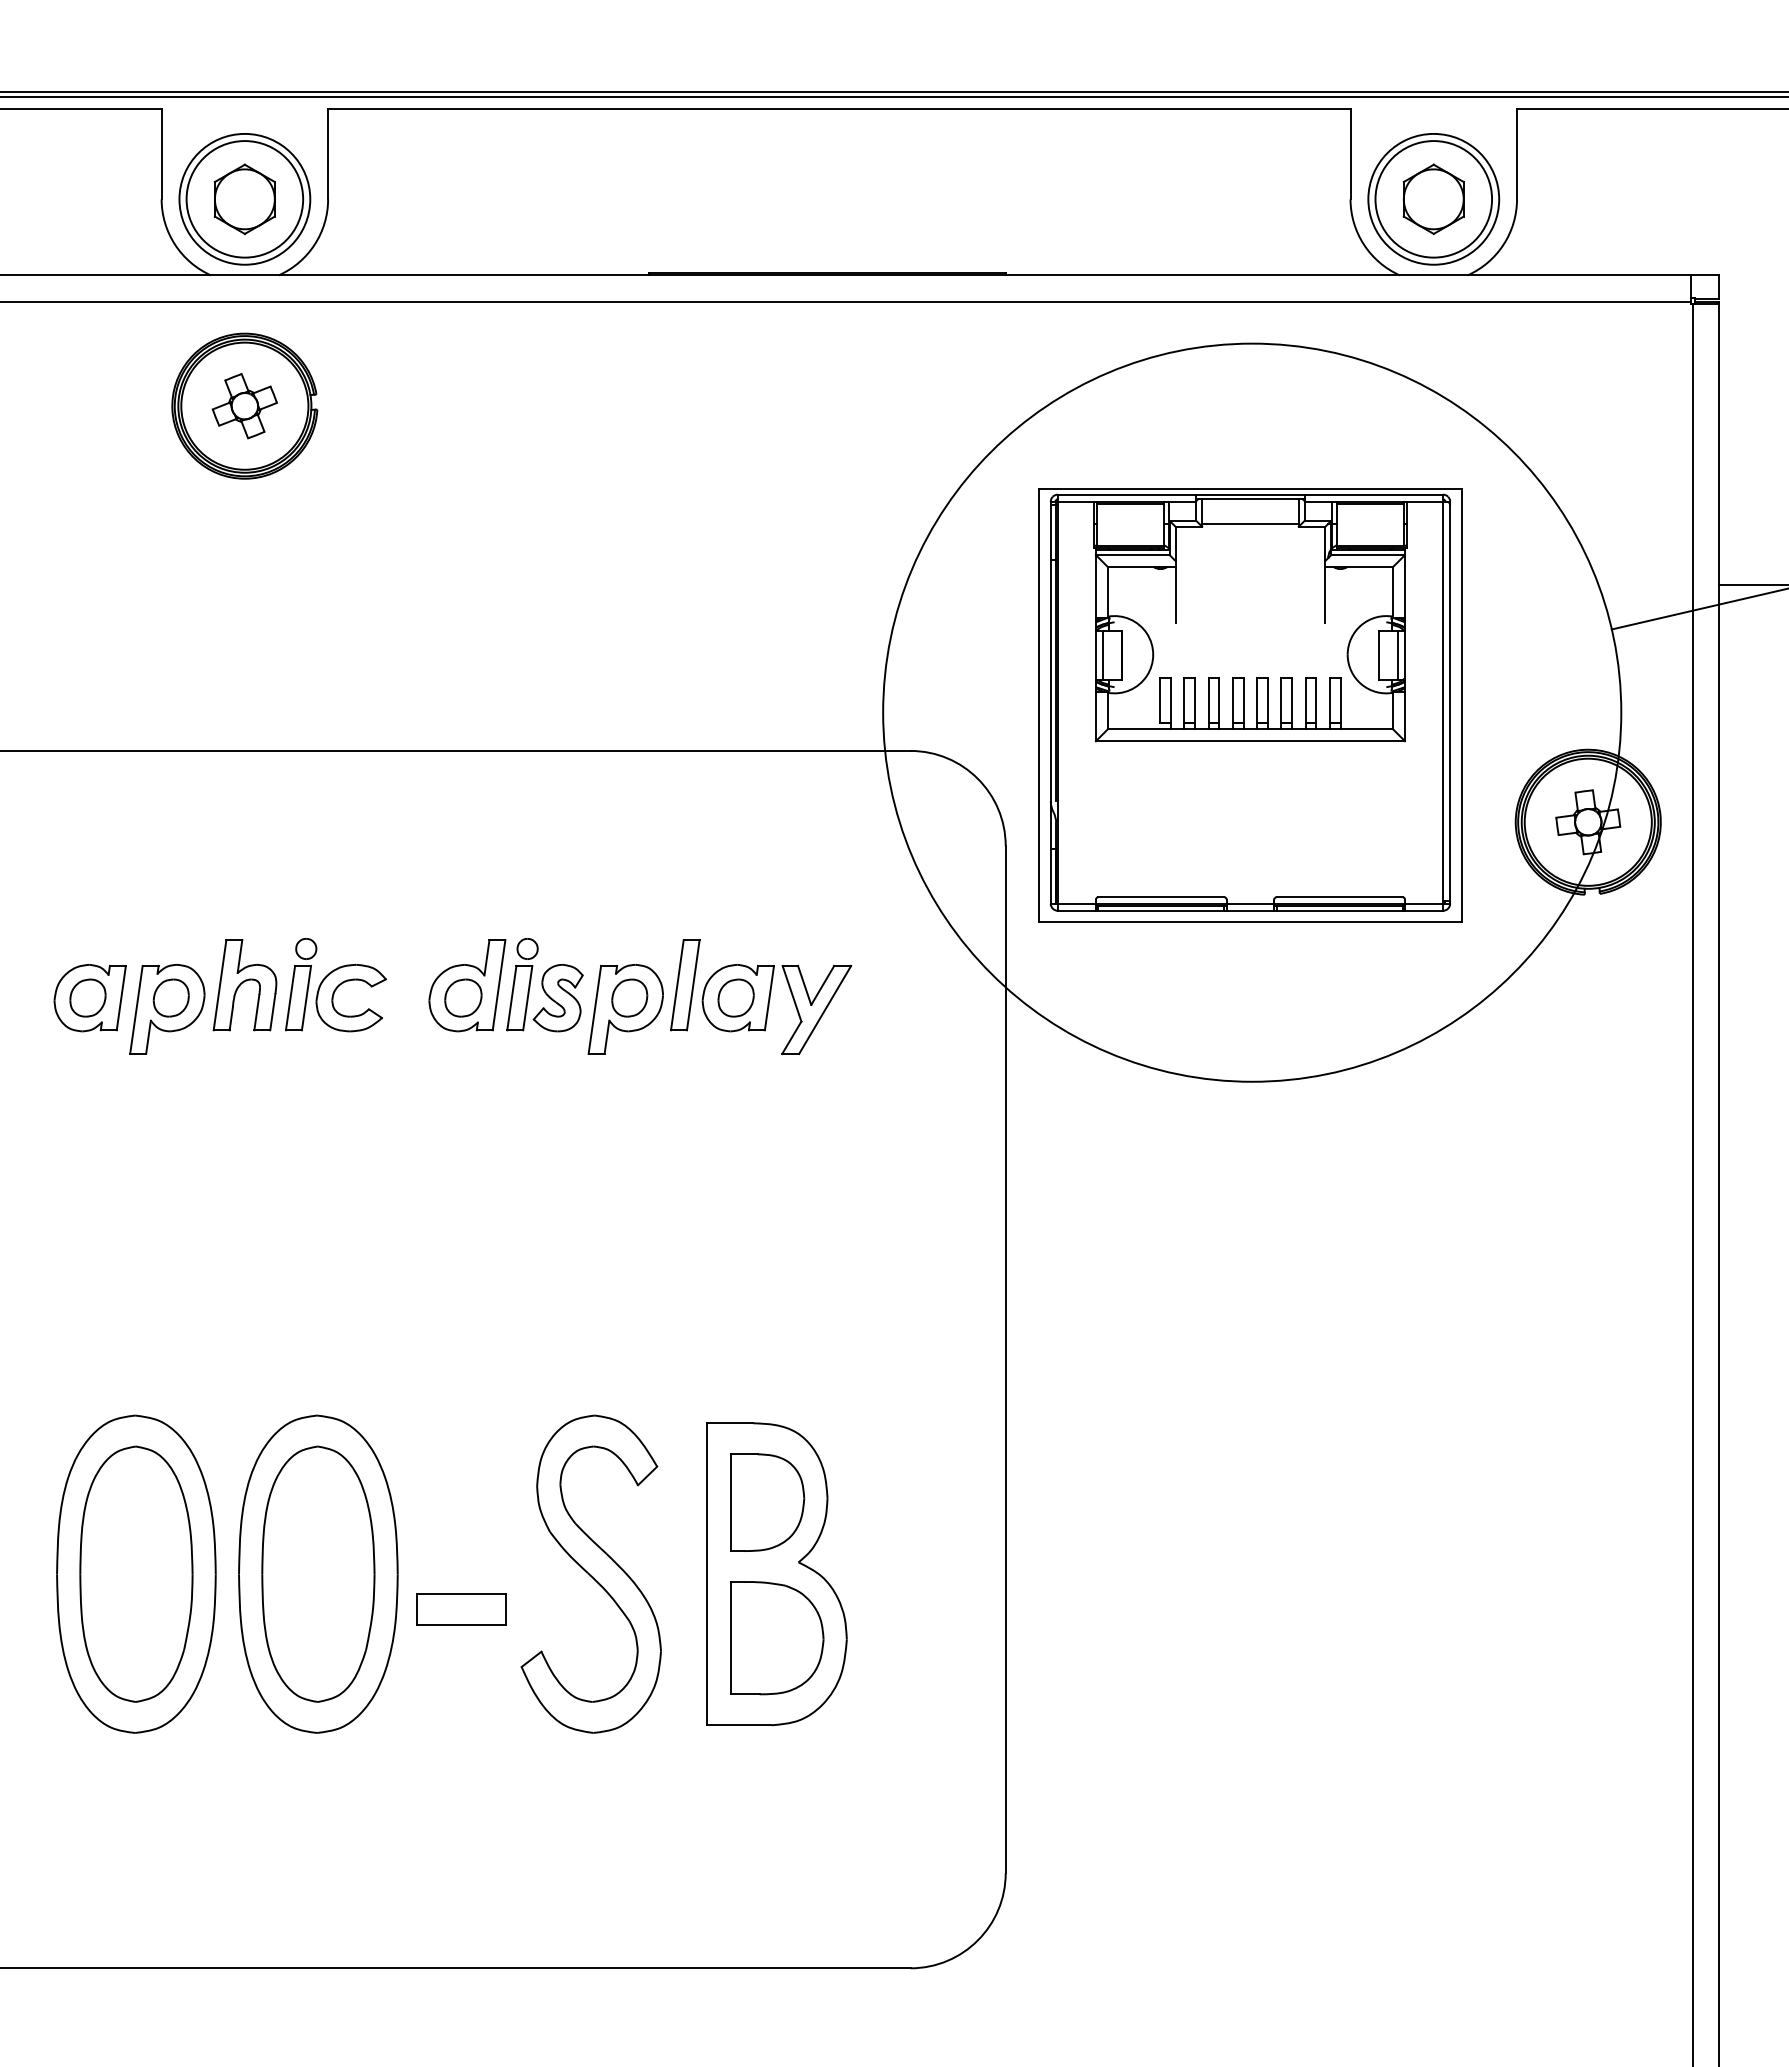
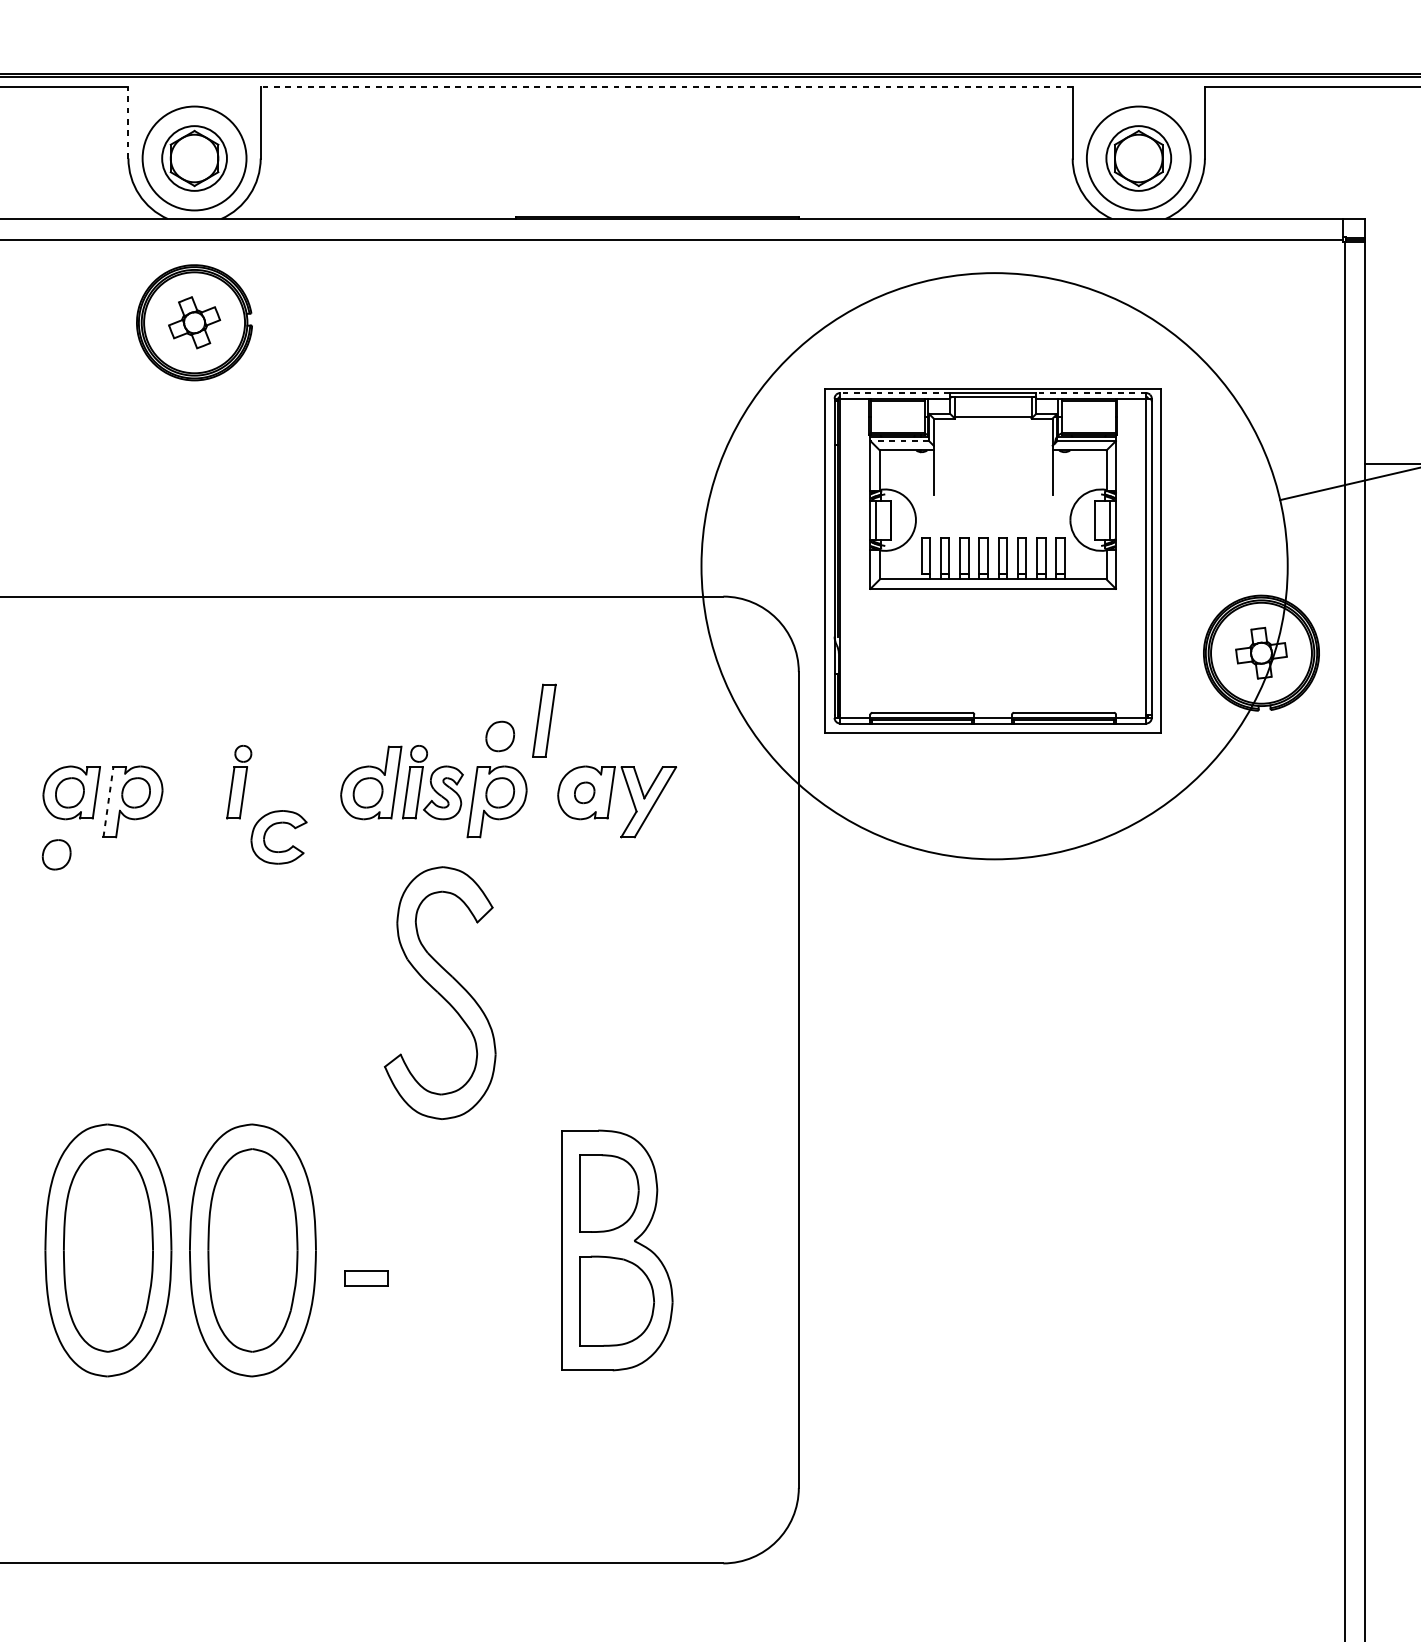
line: (838, 108) -> (666, 86), solid -> dashed
line: (161, 153) -> (128, 122), solid -> dashed
circle: (244, 199) -> (194, 158), size x0.7
circle: (1433, 199) -> (1138, 158), size x0.7
line: (1126, 494) -> (894, 392), solid -> dashed
line: (1373, 494) -> (1090, 392), solid -> dashed
line: (1132, 555) -> (899, 441), solid -> dashed
part: (629, 926) -> (500, 736), added
part: (342, 984) -> (272, 826), moved
part: (244, 985) -> (194, 782), removed
part: (685, 985) -> (544, 720), moved
part: (735, 997) -> (584, 792), size x0.7
line: (136, 1009) -> (108, 801), solid -> dashed
part: (70, 1075) -> (56, 854), added
part: (590, 1573) -> (439, 992), moved
part: (461, 1609) -> (366, 1278), size x0.6

